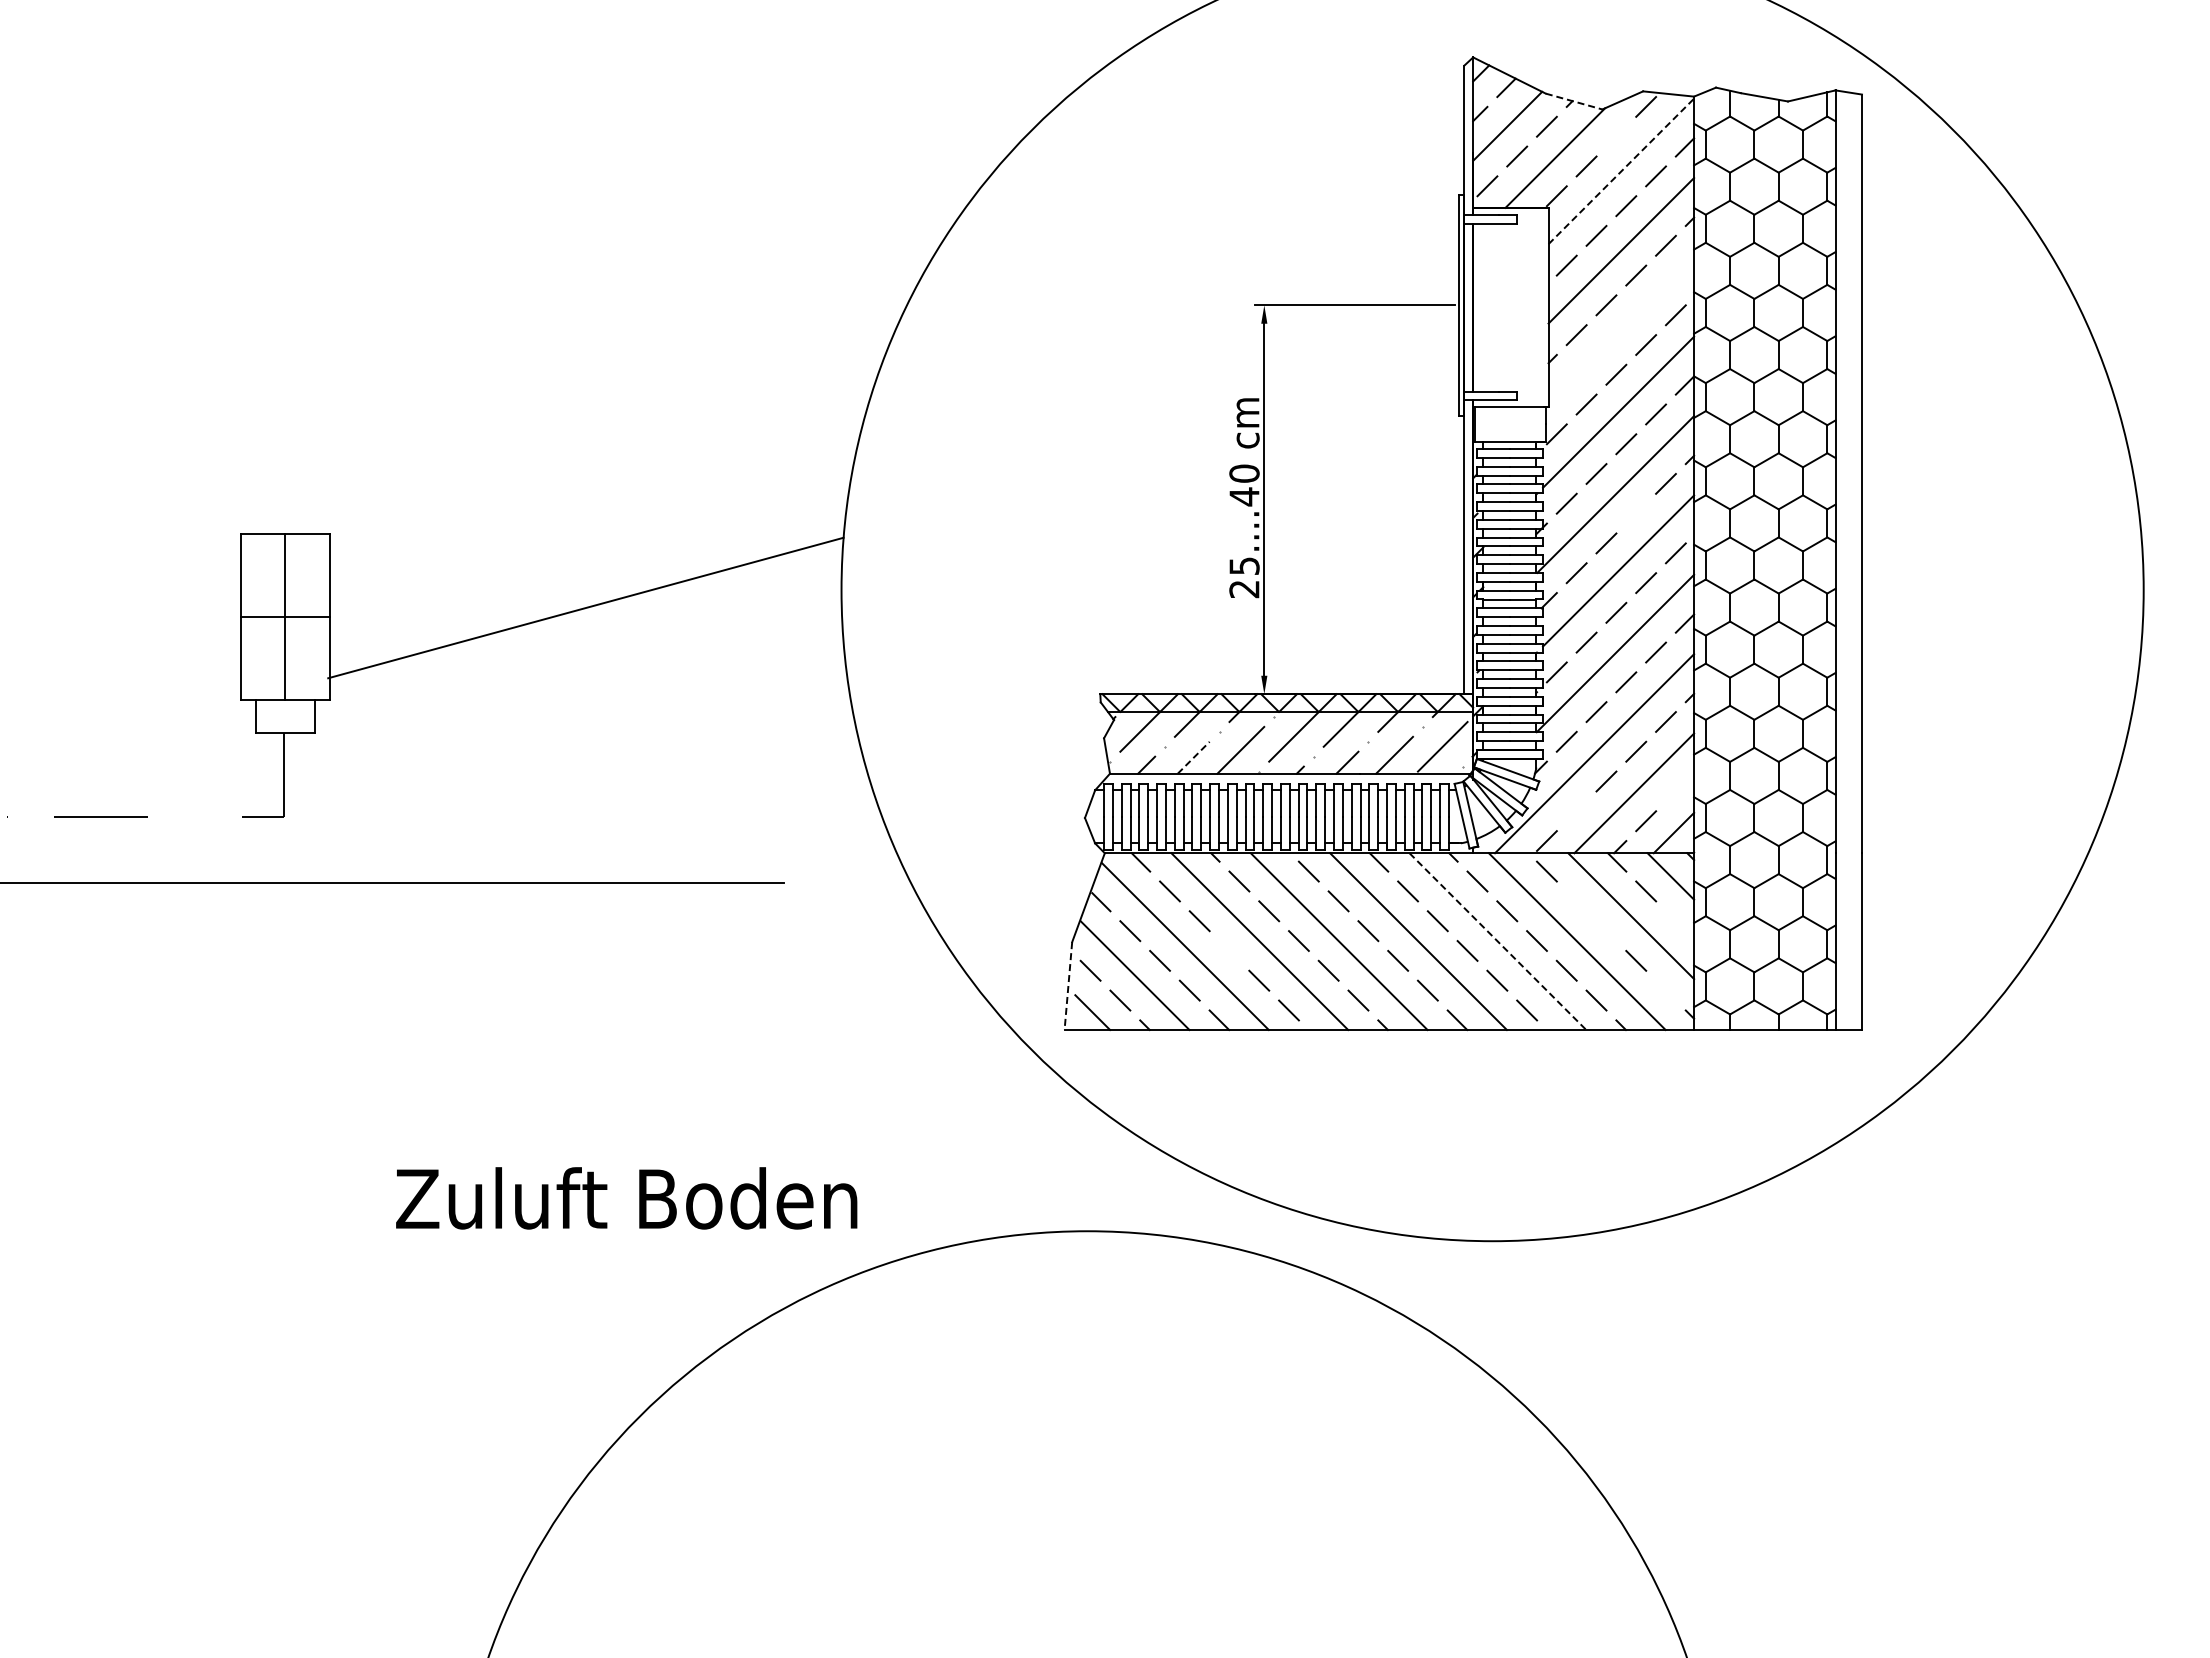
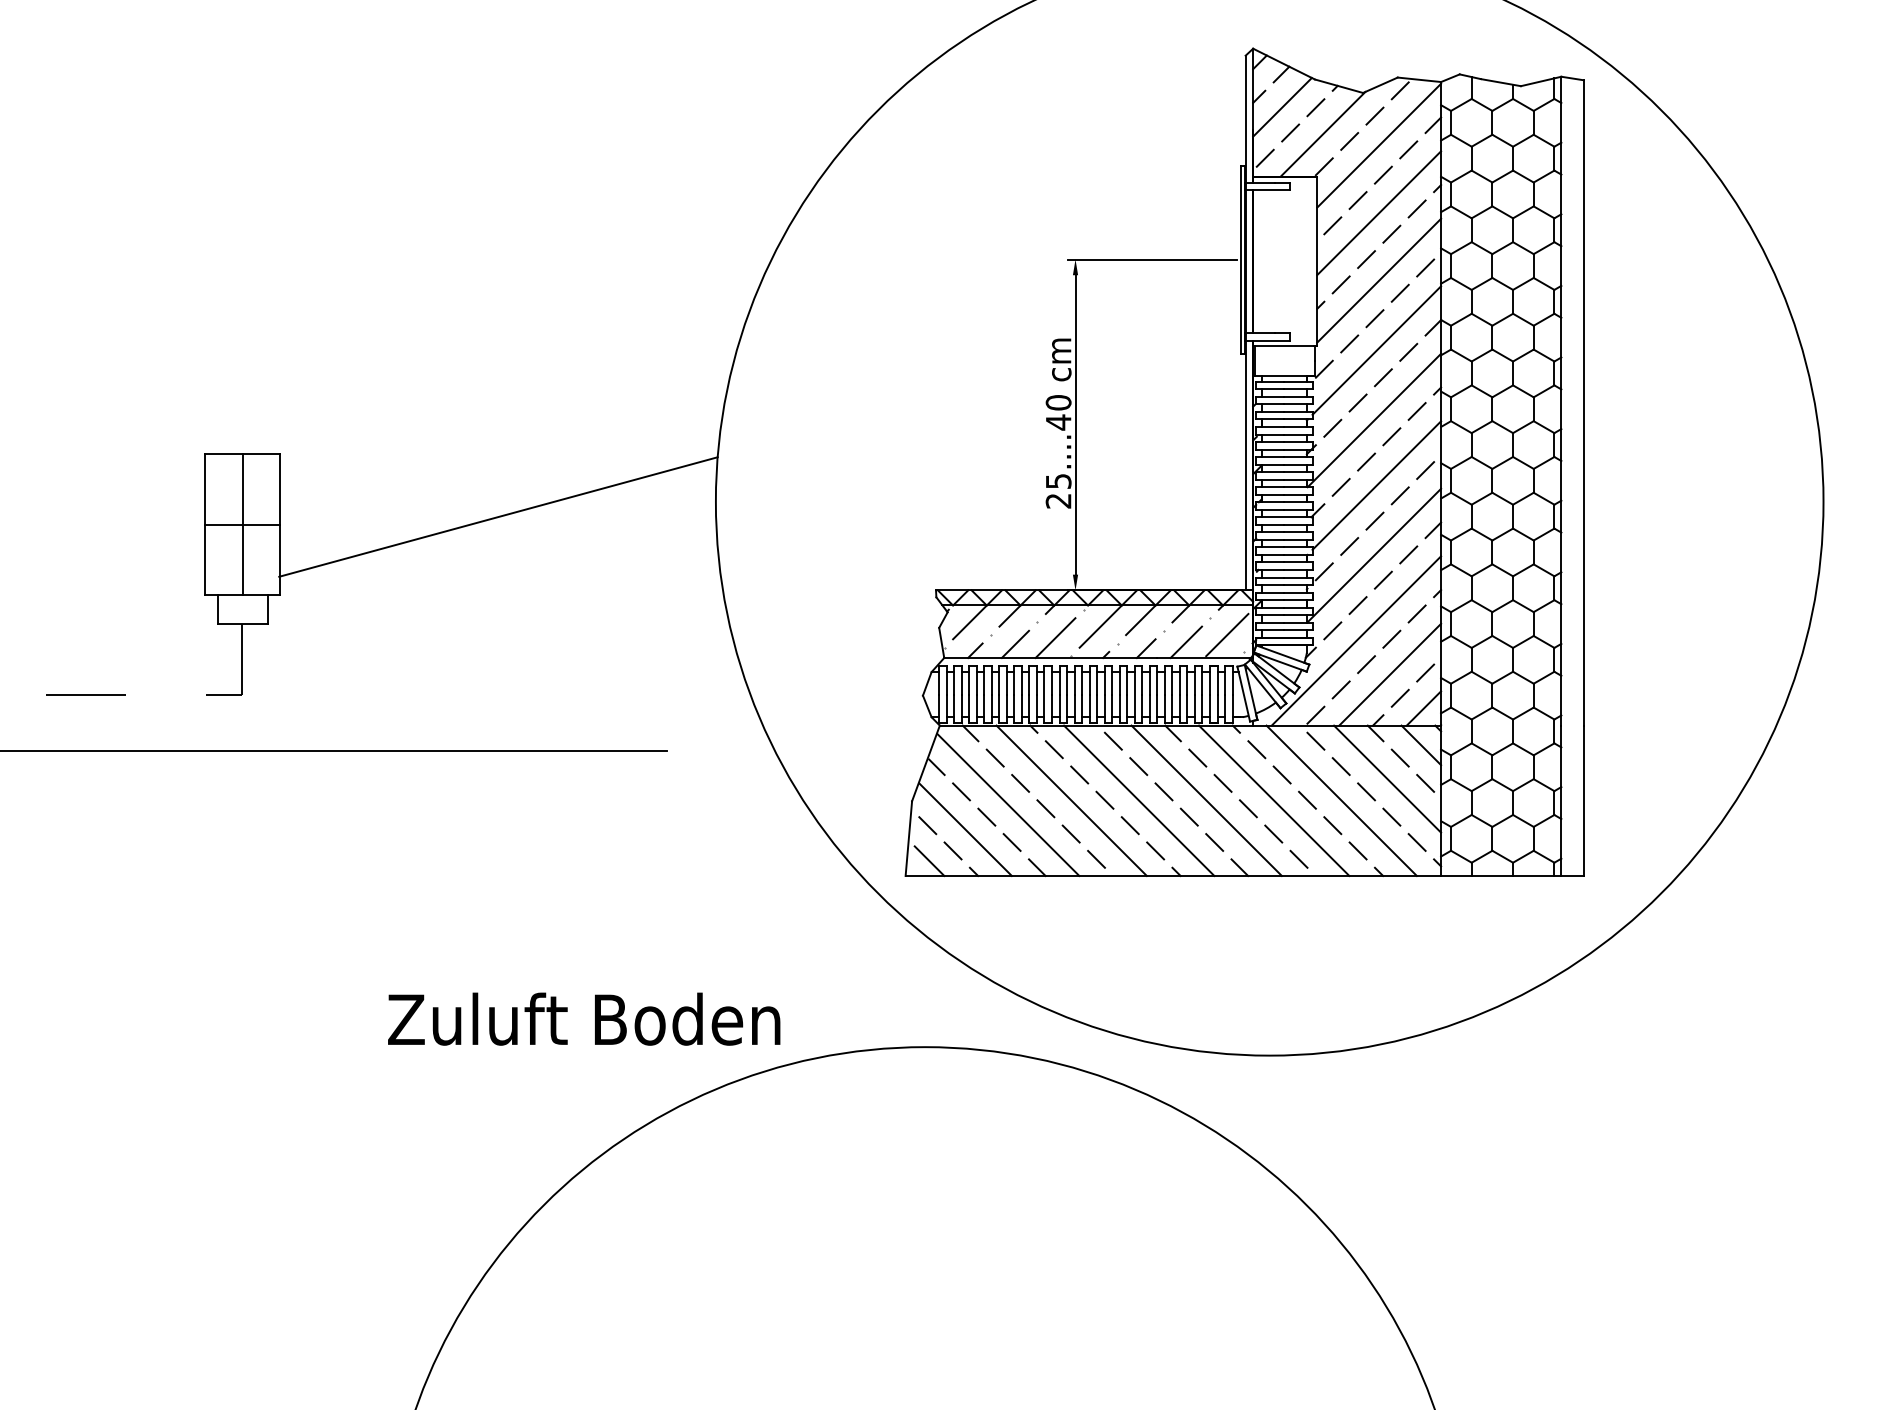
line: (1574, 101) -> (1339, 86), dashed -> solid
line: (1616, 136) -> (1375, 115), added
line: (1621, 171) -> (1379, 145), dashed -> solid
line: (1621, 329) -> (1379, 280), added
line: (1636, 513) -> (1392, 436), added
line: (1193, 757) -> (1015, 644), dashed -> solid
line: (1675, 791) -> (1425, 673), added
line: (1576, 811) -> (1341, 690), added
line: (1576, 901) -> (1341, 766), added
line: (1675, 921) -> (1425, 783), added
line: (1606, 931) -> (1366, 792), added
line: (1497, 941) -> (1273, 800), dashed -> solid
line: (1229, 950) -> (1045, 808), added
line: (1068, 986) -> (908, 838), dashed -> solid
line: (1665, 990) -> (1416, 842), added
text: (626, 1198) -> (584, 1019), moved

